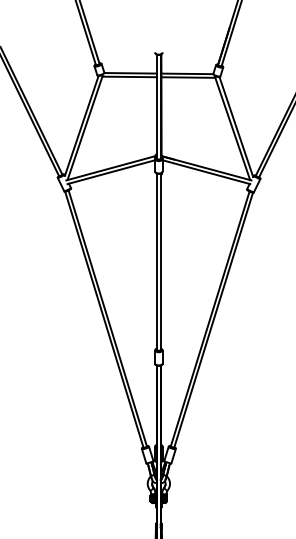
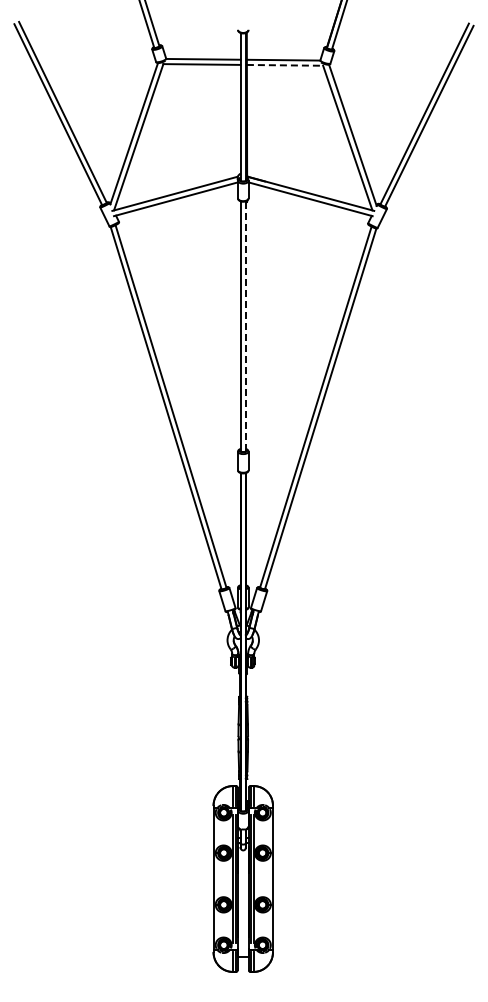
line: (188, 77) -> (285, 65), solid -> dashed
line: (160, 262) -> (245, 326), solid -> dashed

